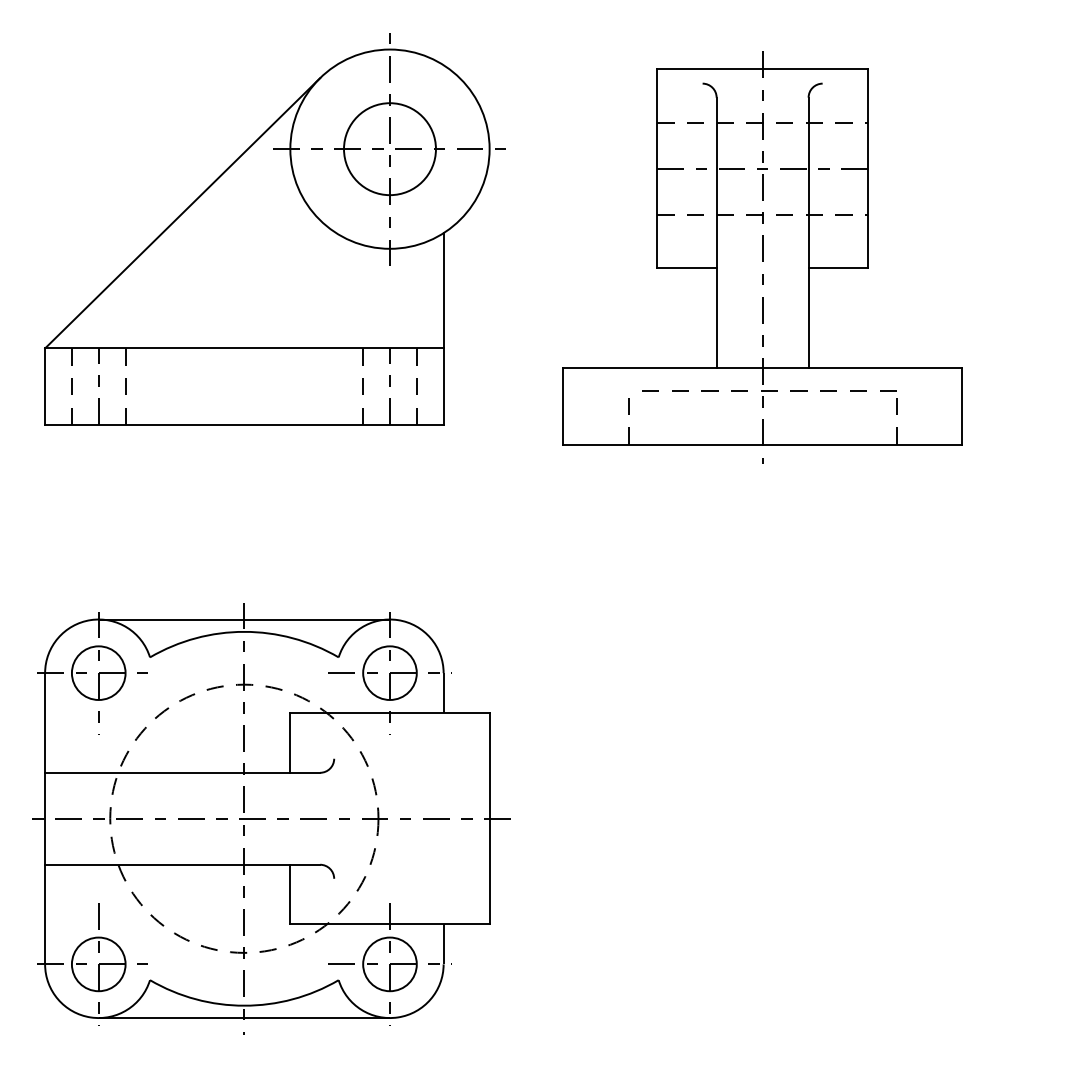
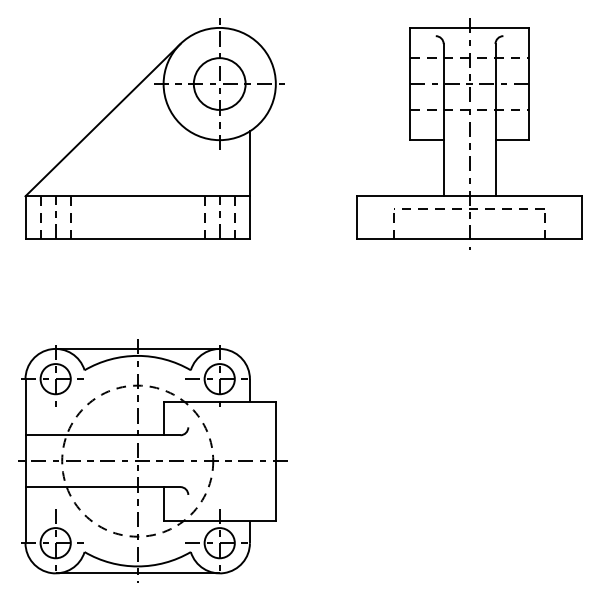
part: (762, 256) -> (469, 133), moved

